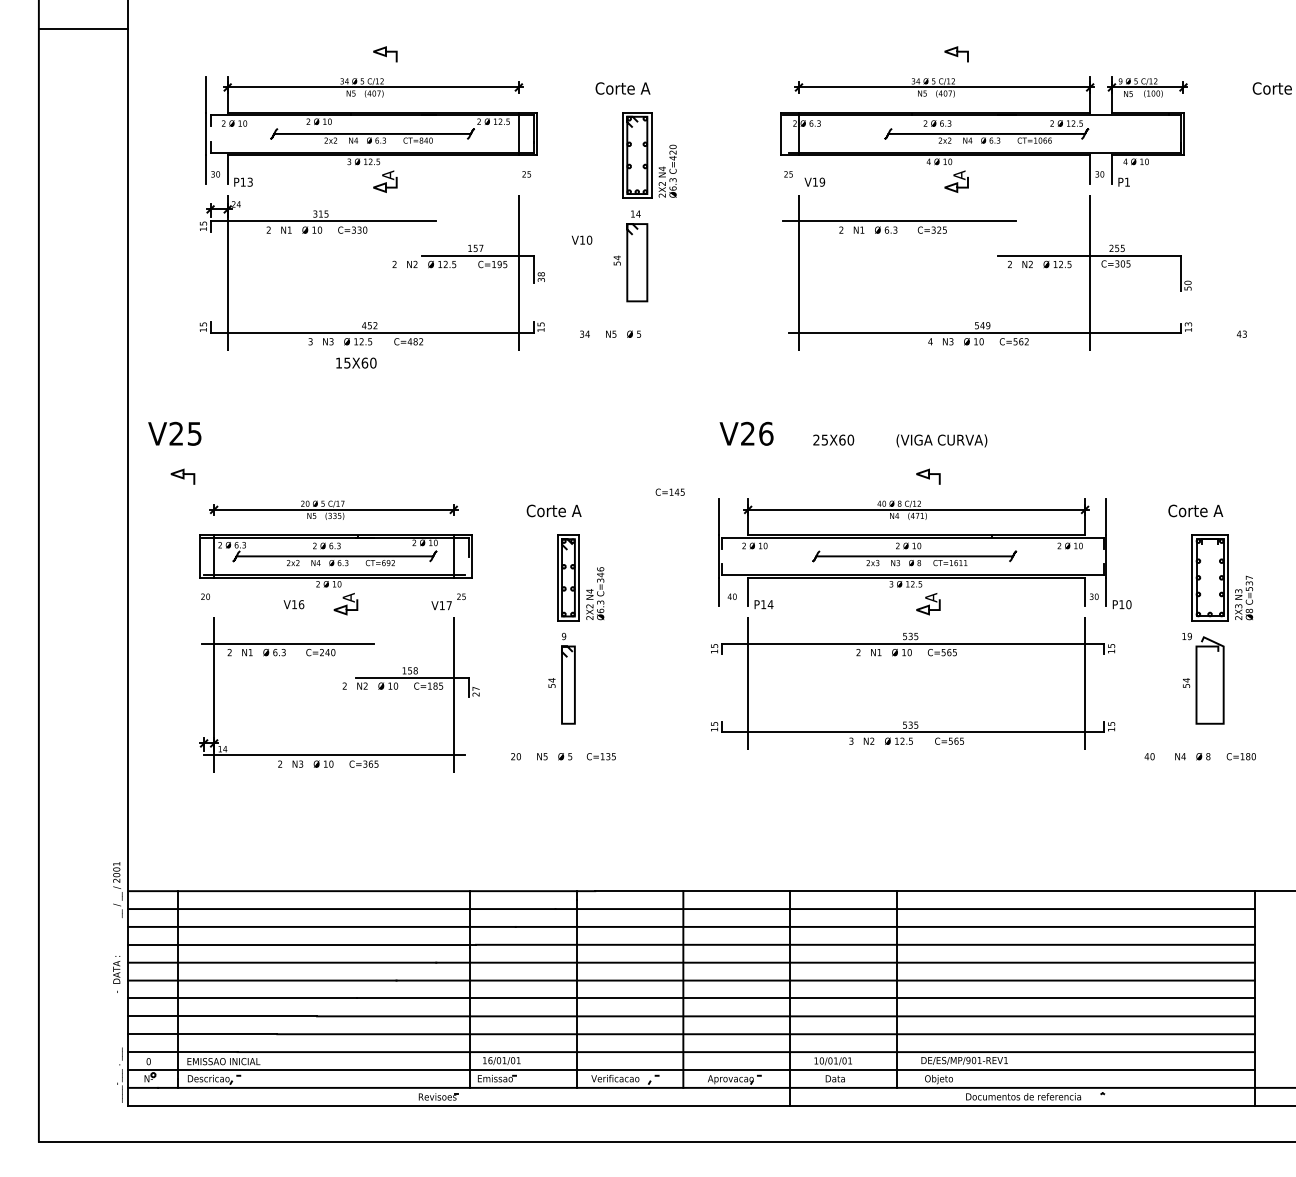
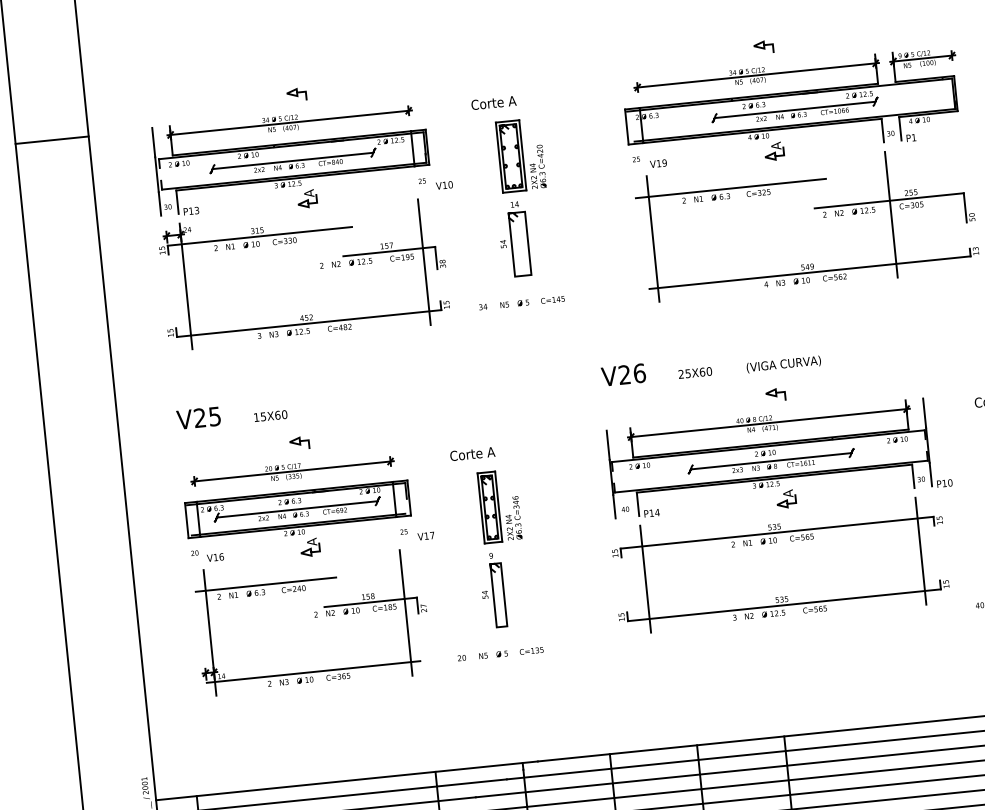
line: (83, 29) -> (52, 140), moved
text: (581, 239) -> (443, 184), moved
text: (356, 362) -> (270, 415), moved
text: (174, 433) -> (198, 417), moved
curve: (182, 476) -> (299, 443), moved
text: (669, 491) -> (552, 299), moved
text: (293, 604) -> (215, 557), moved
text: (441, 605) -> (425, 536), moved

